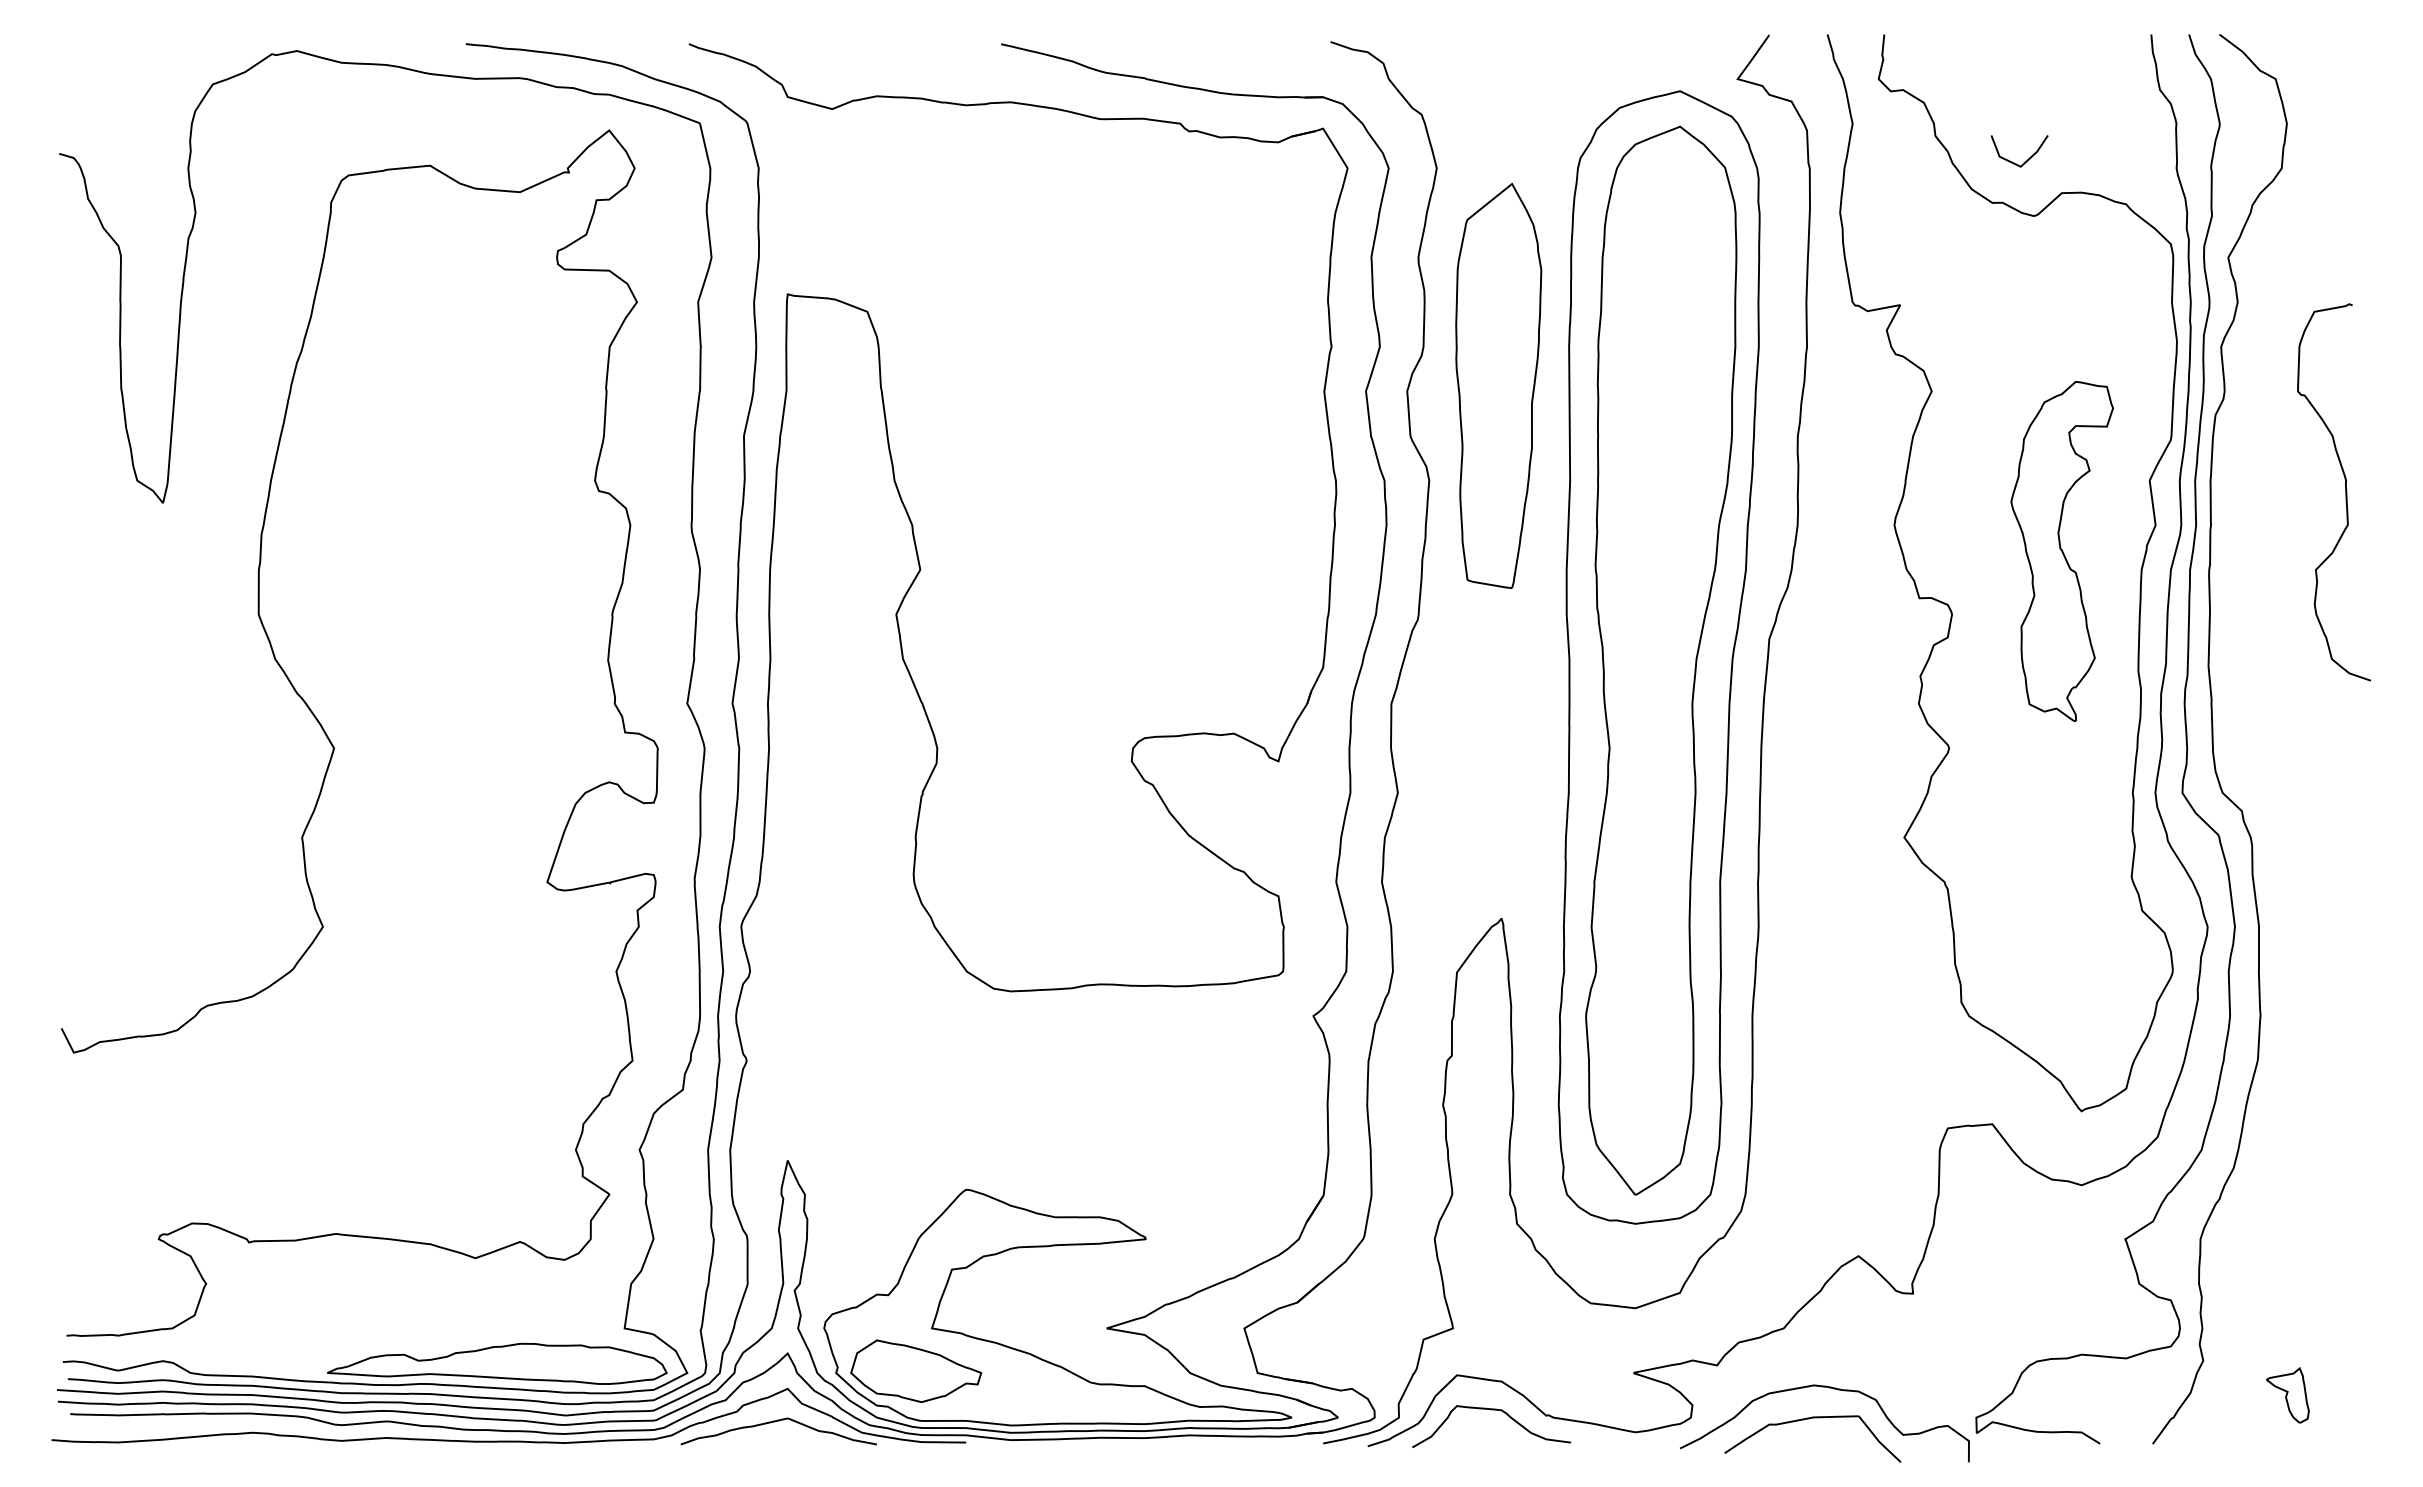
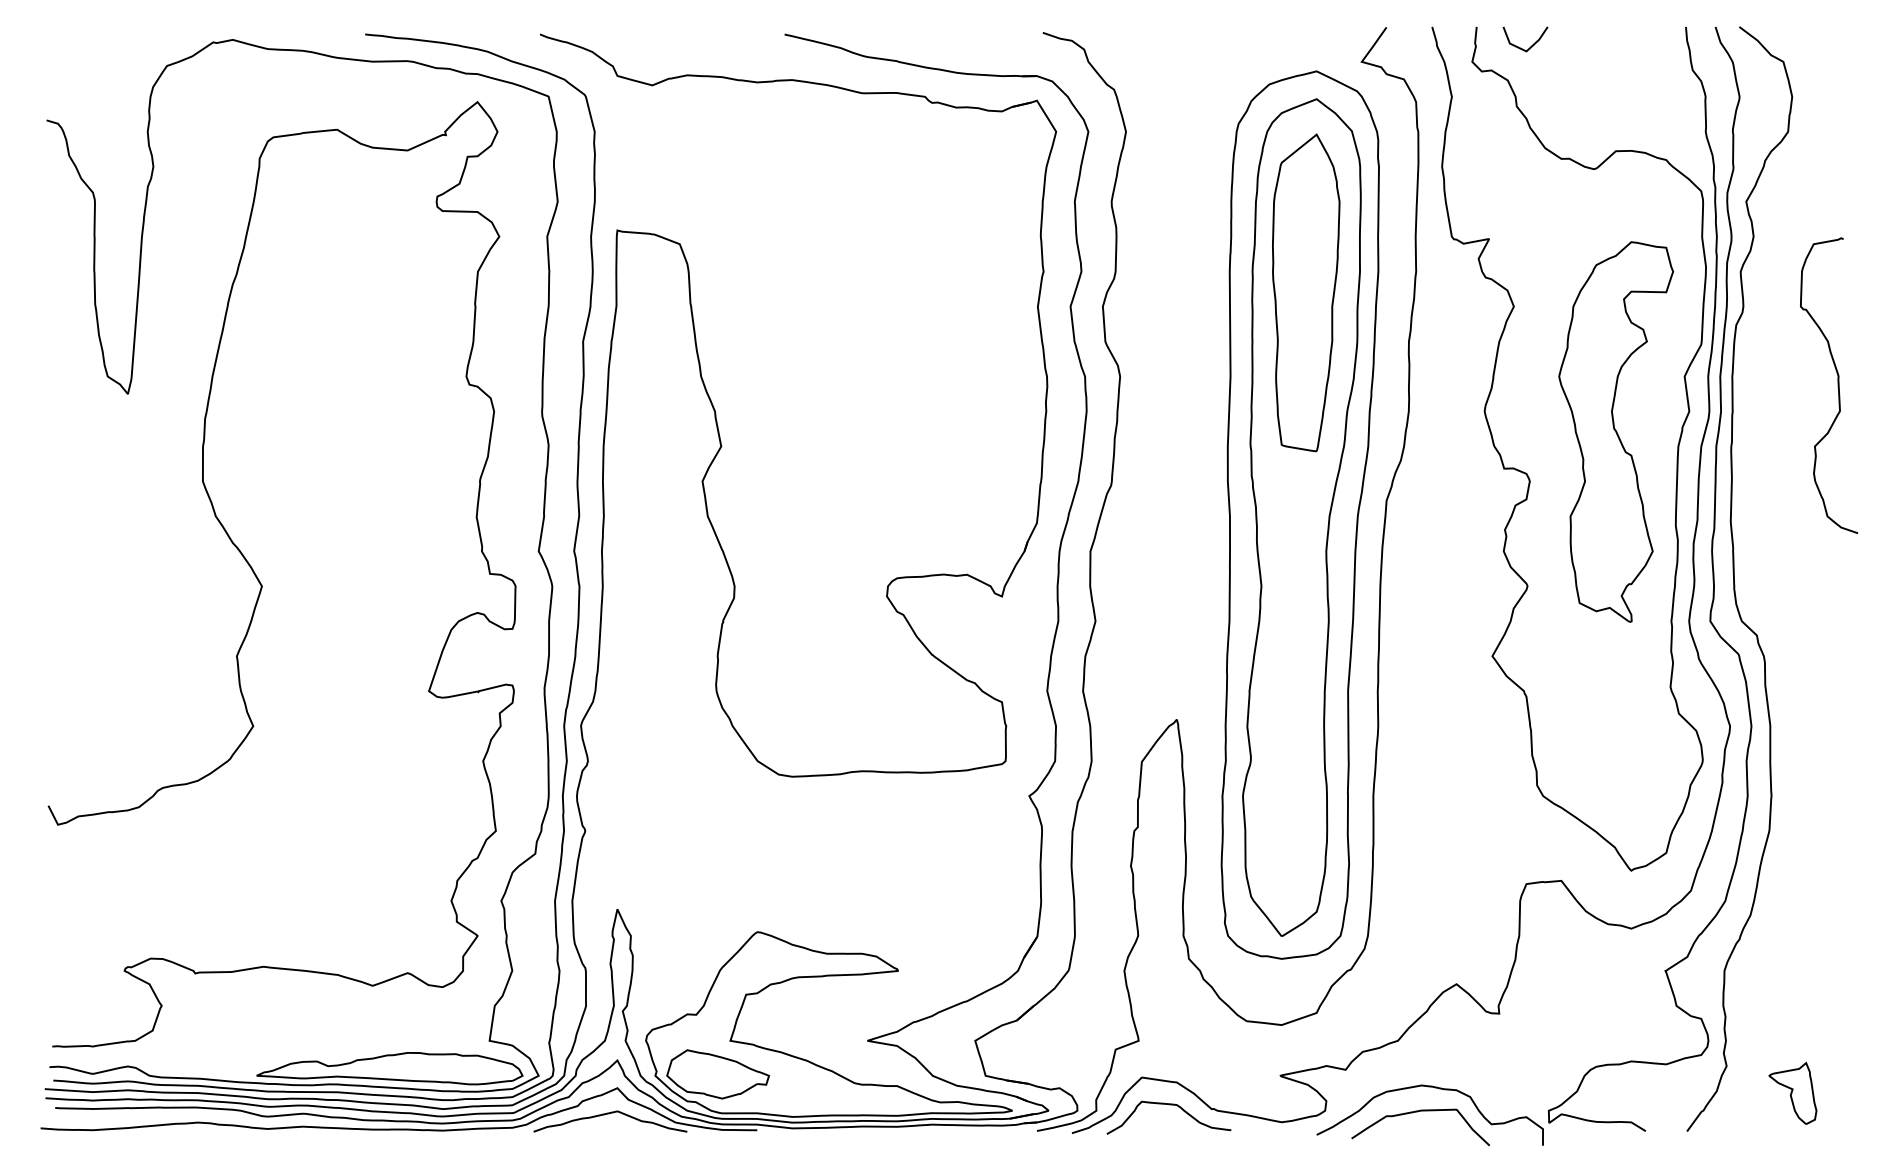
line: (2027, 159) -> (1531, 45), moved
part: (1498, 385) -> (1306, 292), moved
part: (2061, 551) -> (1615, 432), size x1.43
part: (2287, 1395) -> (1792, 1093), size x1.43

